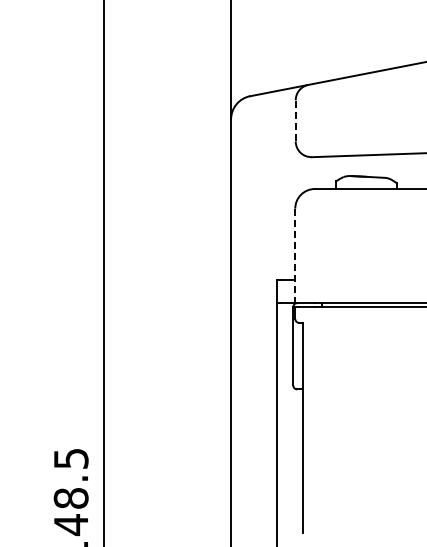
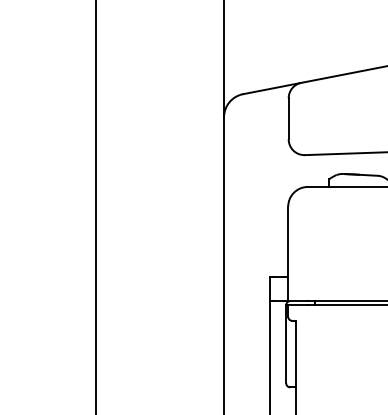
line: (295, 120) -> (288, 118), dashed -> solid
line: (295, 256) -> (288, 254), dashed -> solid

